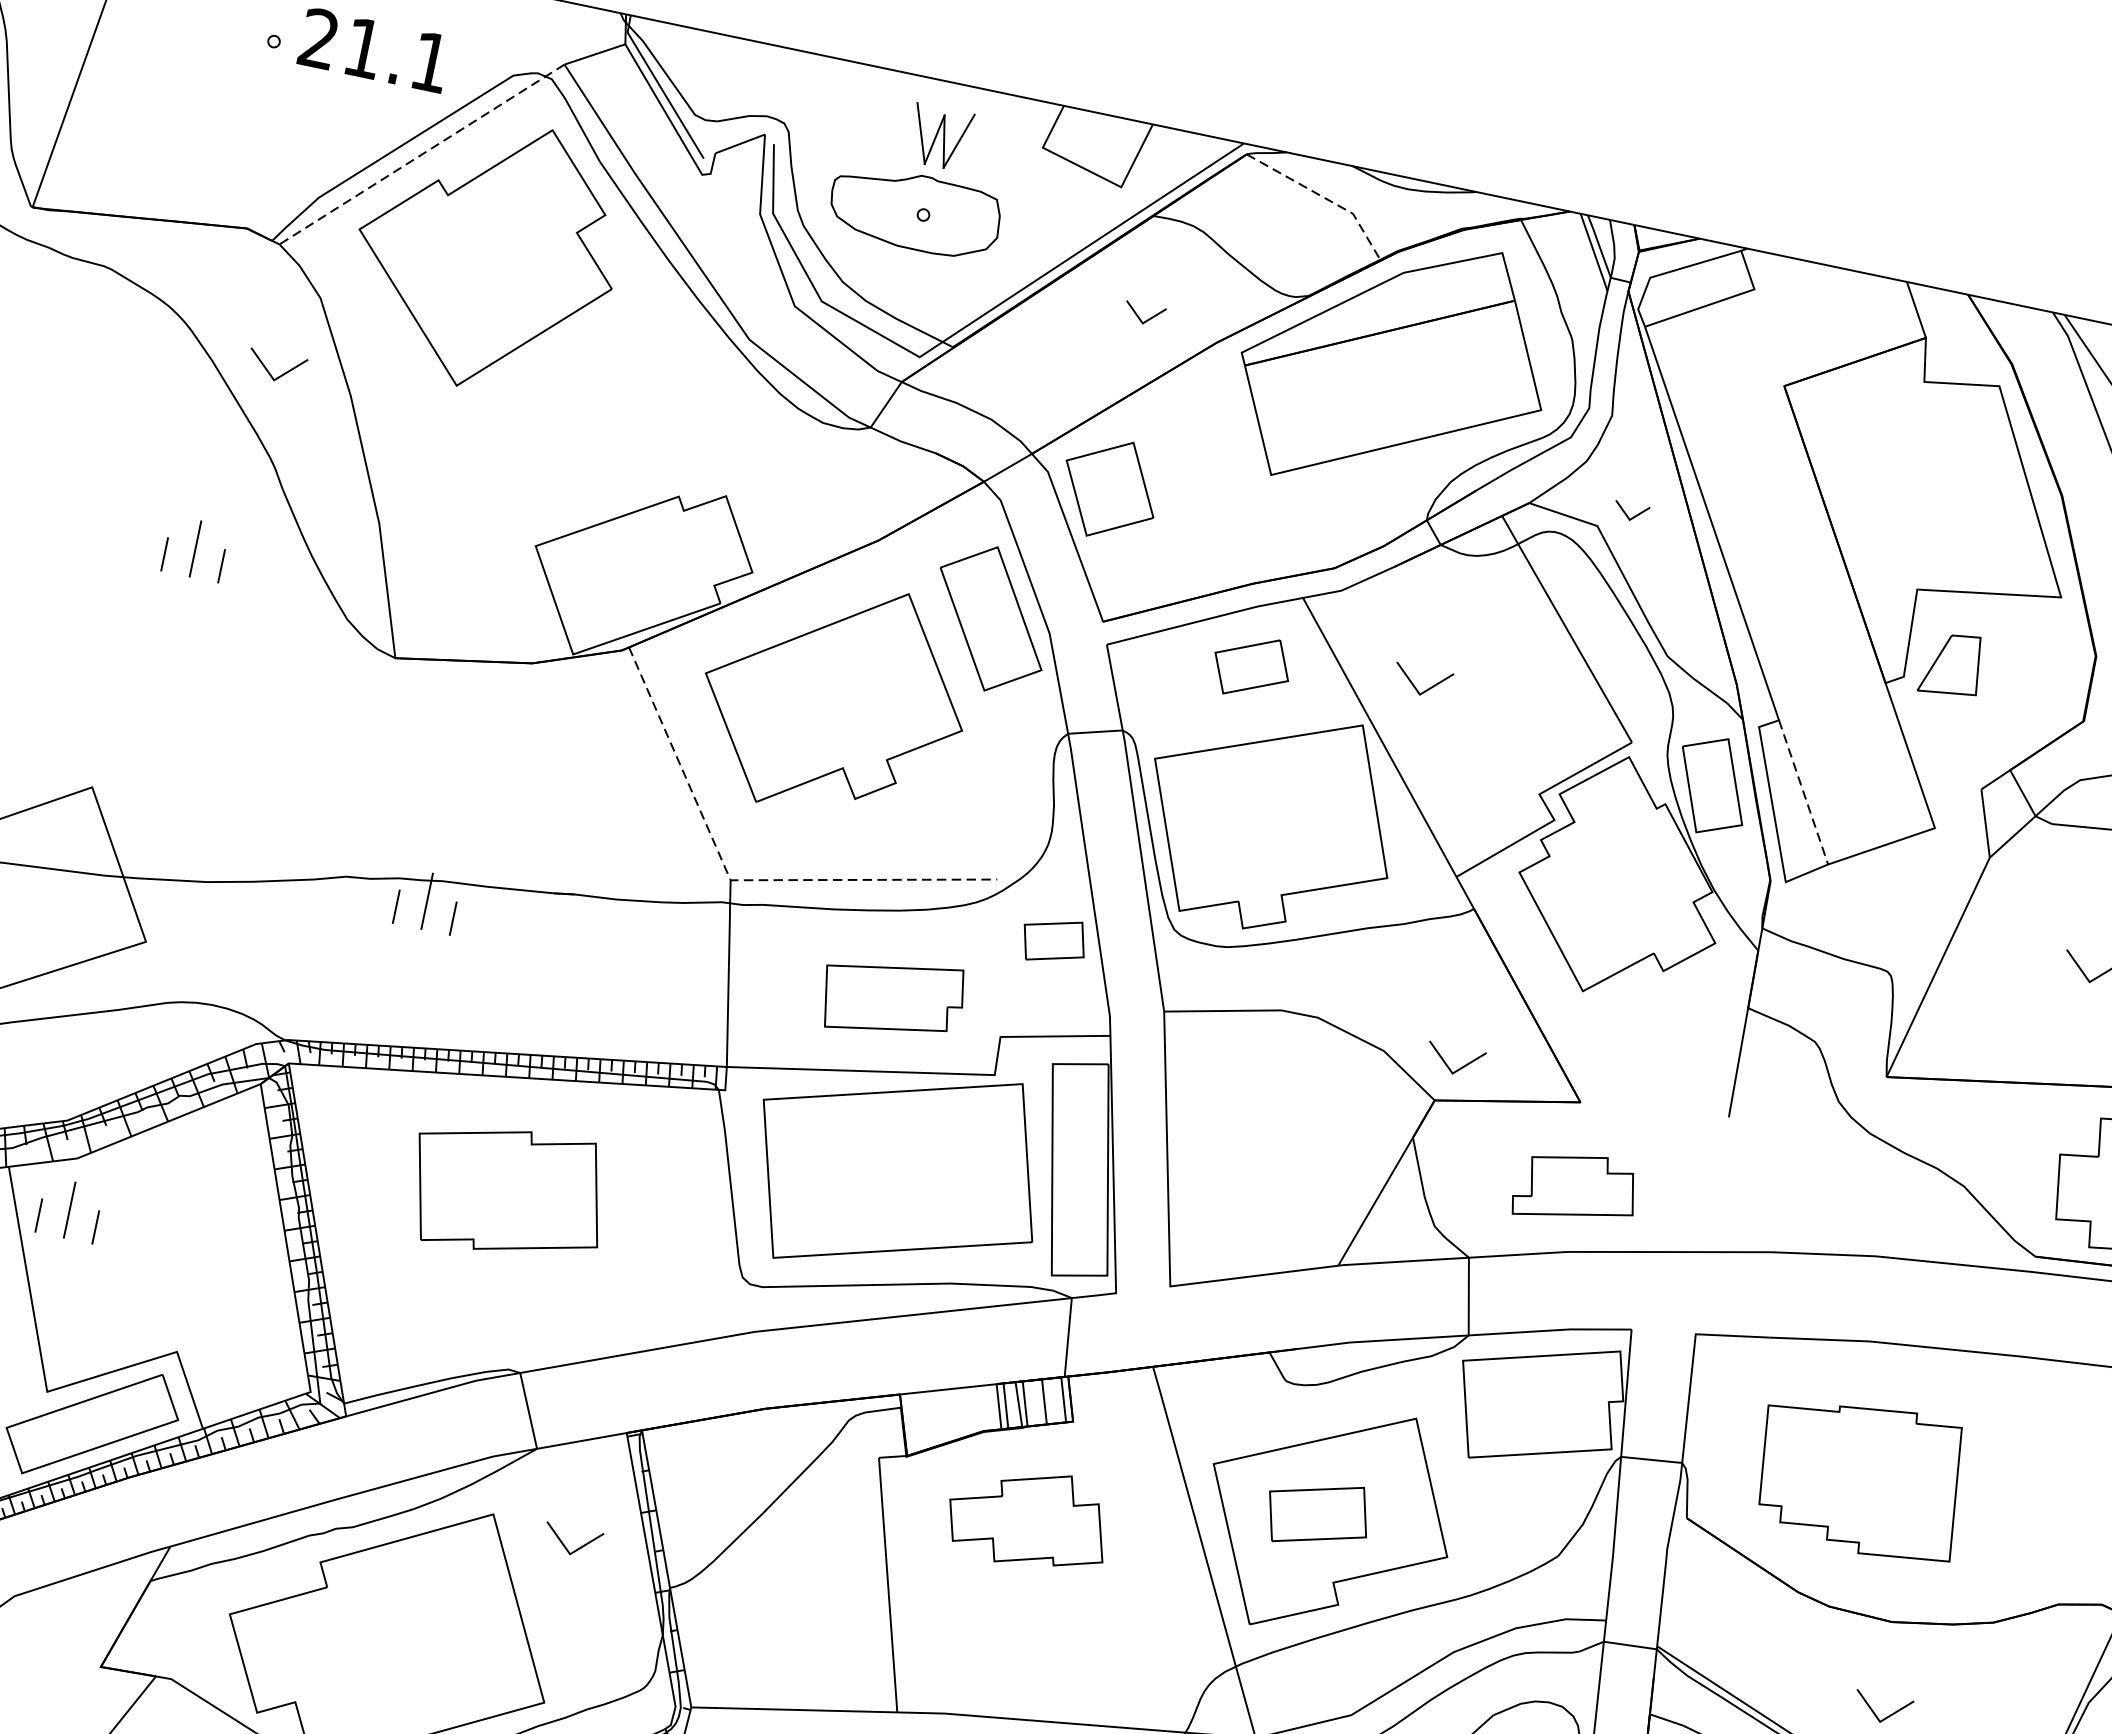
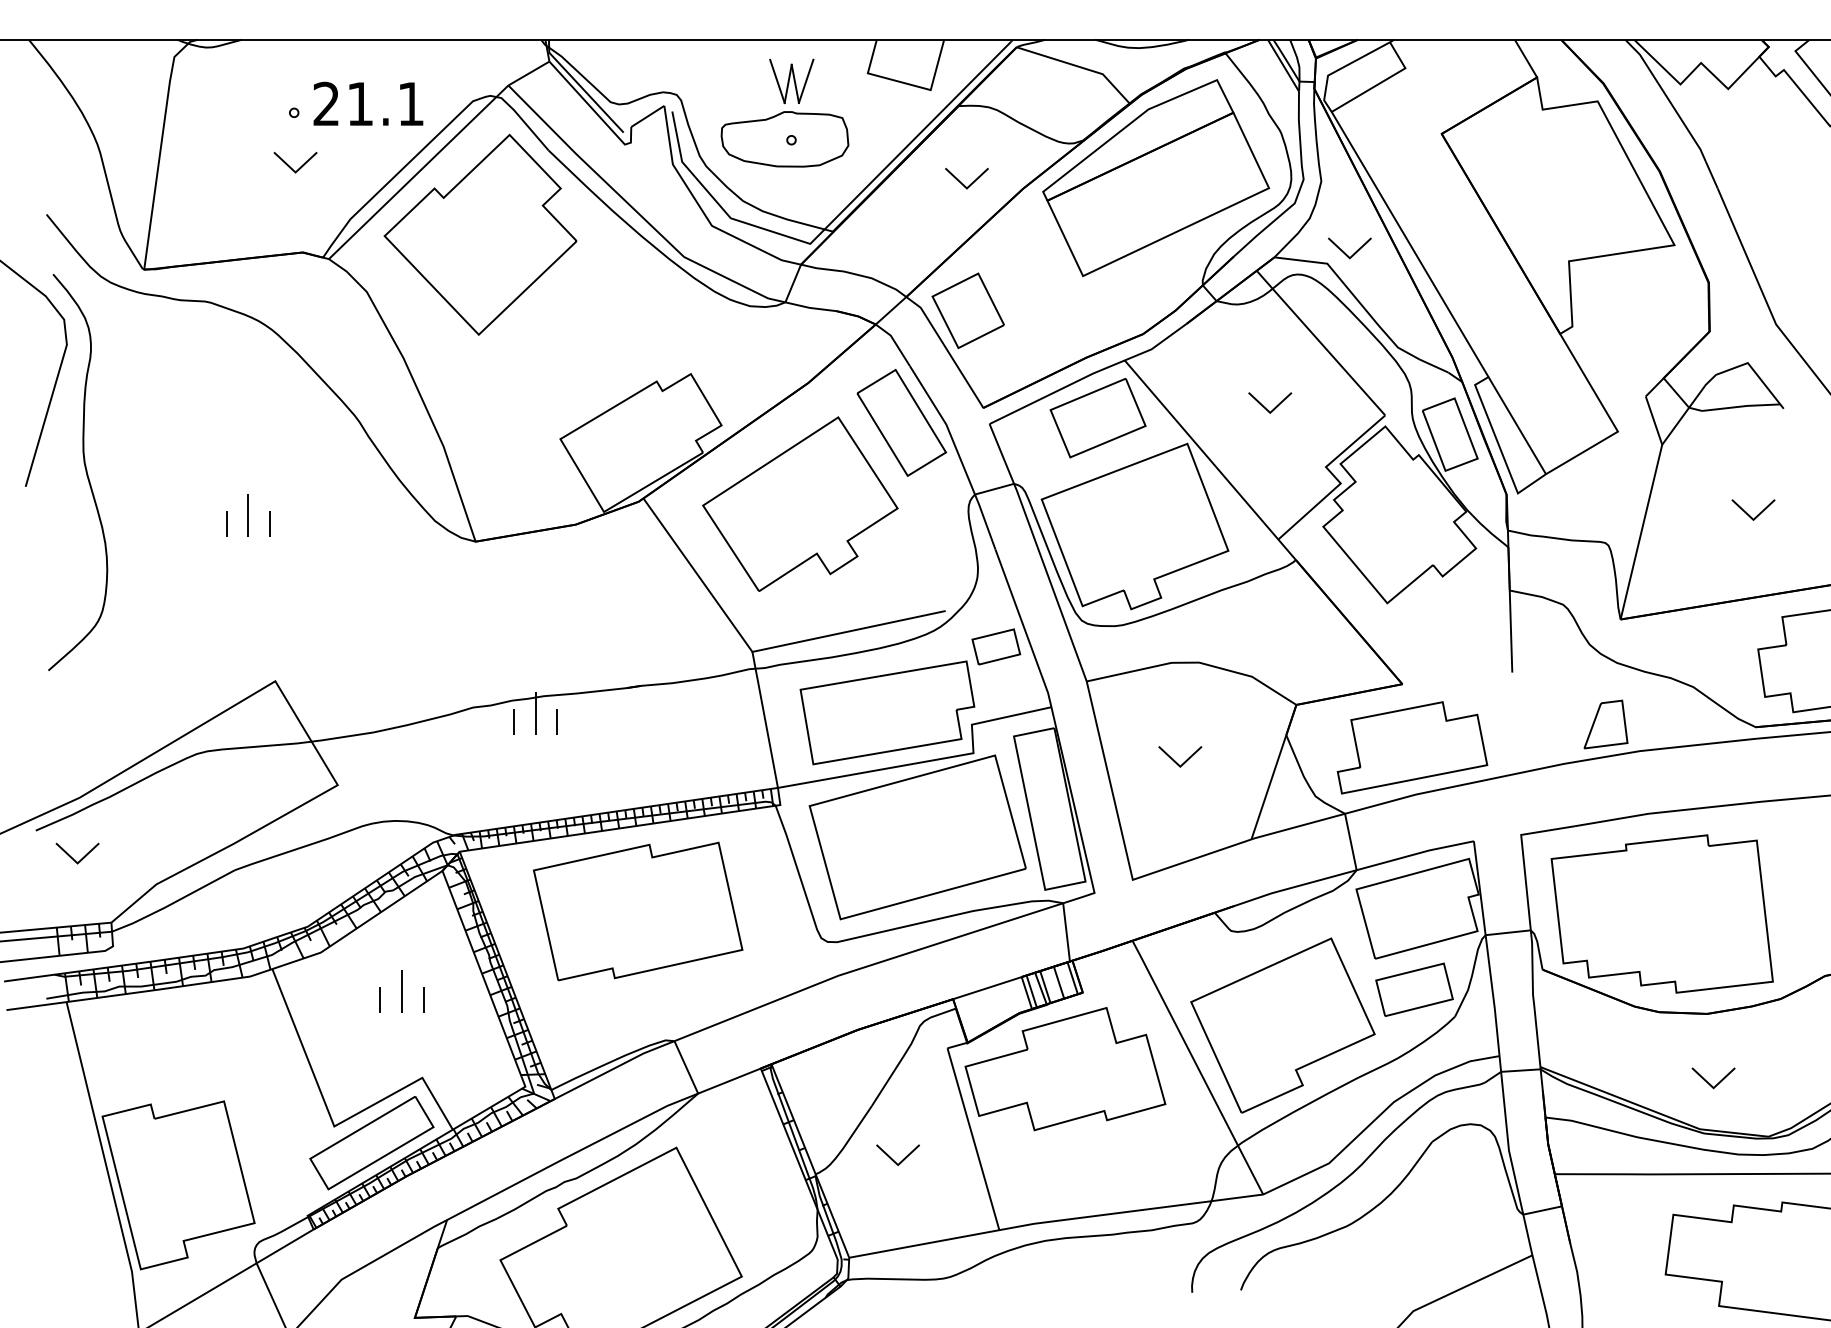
line: (421, 154) -> (418, 172), dashed -> solid
line: (1324, 197) -> (1079, 66), dashed -> solid
part: (1144, 313) -> (966, 178), size x1.43
part: (269, 370) -> (290, 166), moved
part: (1630, 512) -> (1349, 248), size x1.67
part: (196, 548) -> (248, 515), moved
part: (1951, 664) -> (1605, 724), moved
part: (1250, 667) -> (1097, 418), size x1.67
part: (1428, 687) -> (1275, 406), moved
line: (1803, 793) -> (1517, 426), dashed -> solid
line: (736, 880) -> (756, 651), dashed -> solid
part: (892, 997) -> (887, 712), size x1.67
part: (1447, 1064) -> (1175, 760), moved
part: (1576, 1188) -> (1412, 747), size x1.67
part: (508, 1191) -> (638, 911), size x1.43
part: (68, 1210) -> (401, 991), moved
part: (1859, 1476) -> (1661, 913), size x1.43
part: (1318, 1513) -> (1414, 989), moved
part: (1029, 1518) -> (1065, 1069), size x1.67
part: (564, 1544) -> (892, 1158), moved

